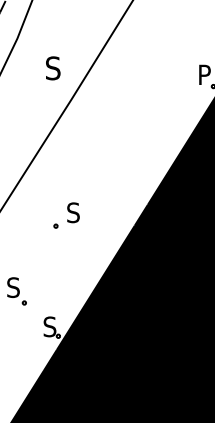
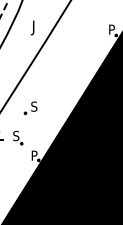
text: (49, 70) -> (34, 27), S -> J
part: (65, 216) -> (30, 108), moved
text: (49, 326) -> (34, 155), S -> P

